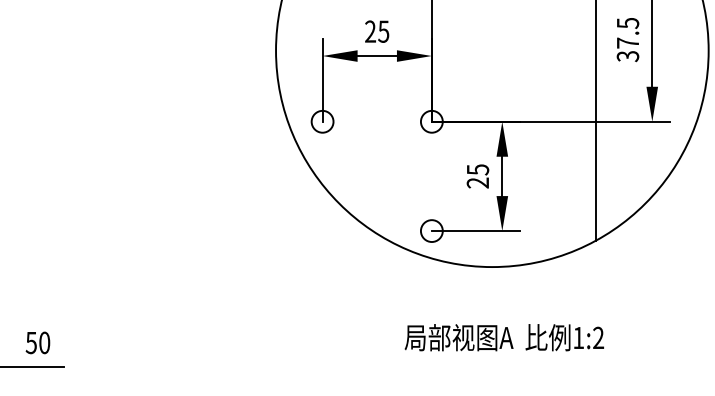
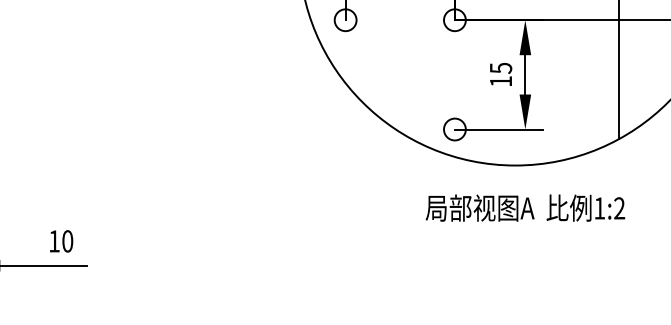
text: (477, 182) -> (500, 80), 25 -> 15
text: (503, 337) -> (524, 207), moved
text: (30, 343) -> (53, 241), 50 -> 10

